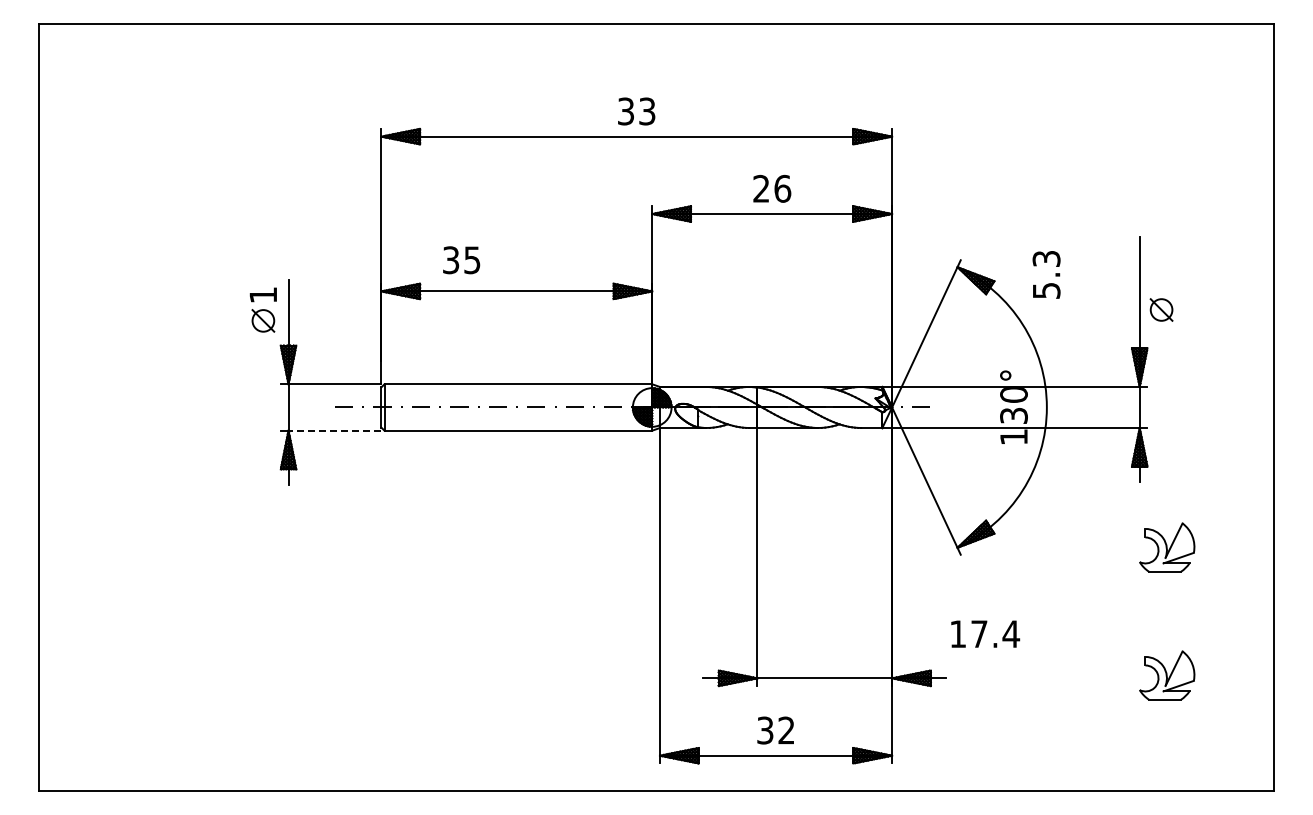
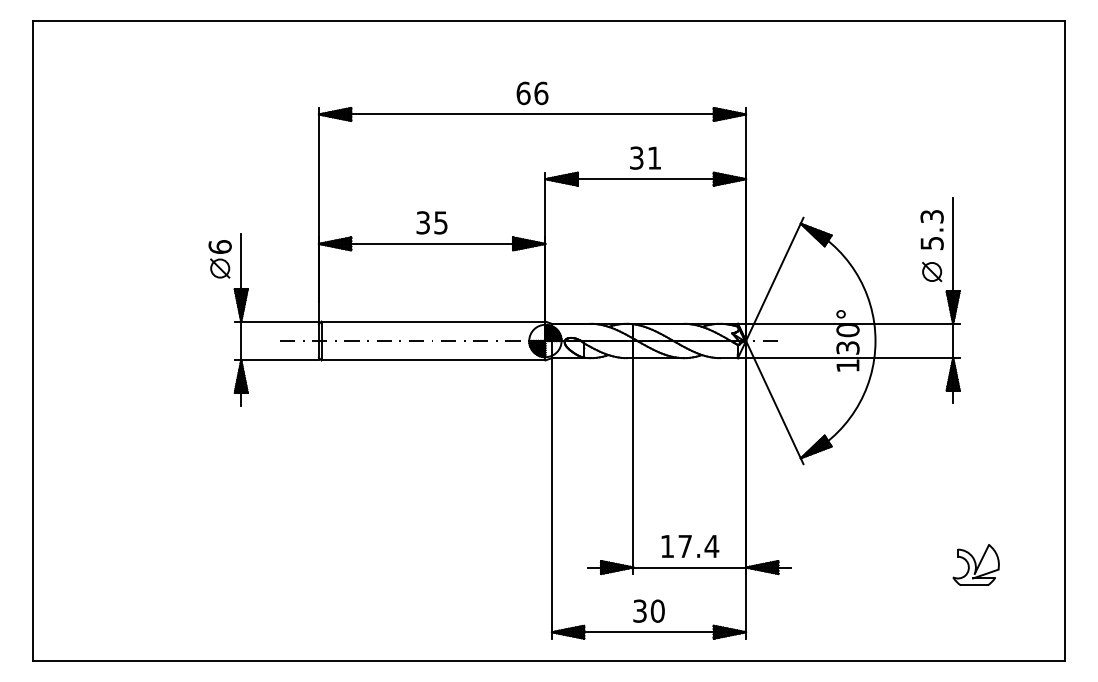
text: (636, 111) -> (532, 93), 33 -> 66
text: (772, 188) -> (646, 157), 26 -> 31
text: (461, 260) -> (431, 223), moved
text: (1046, 274) -> (932, 229), moved
text: (263, 294) -> (220, 246), 1 -> 6
part: (1161, 309) -> (932, 271), moved
line: (334, 430) -> (279, 360), dashed -> solid
part: (1167, 547) -> (976, 458), removed
text: (985, 633) -> (690, 545), moved
text: (786, 730) -> (657, 611), 32 -> 30

